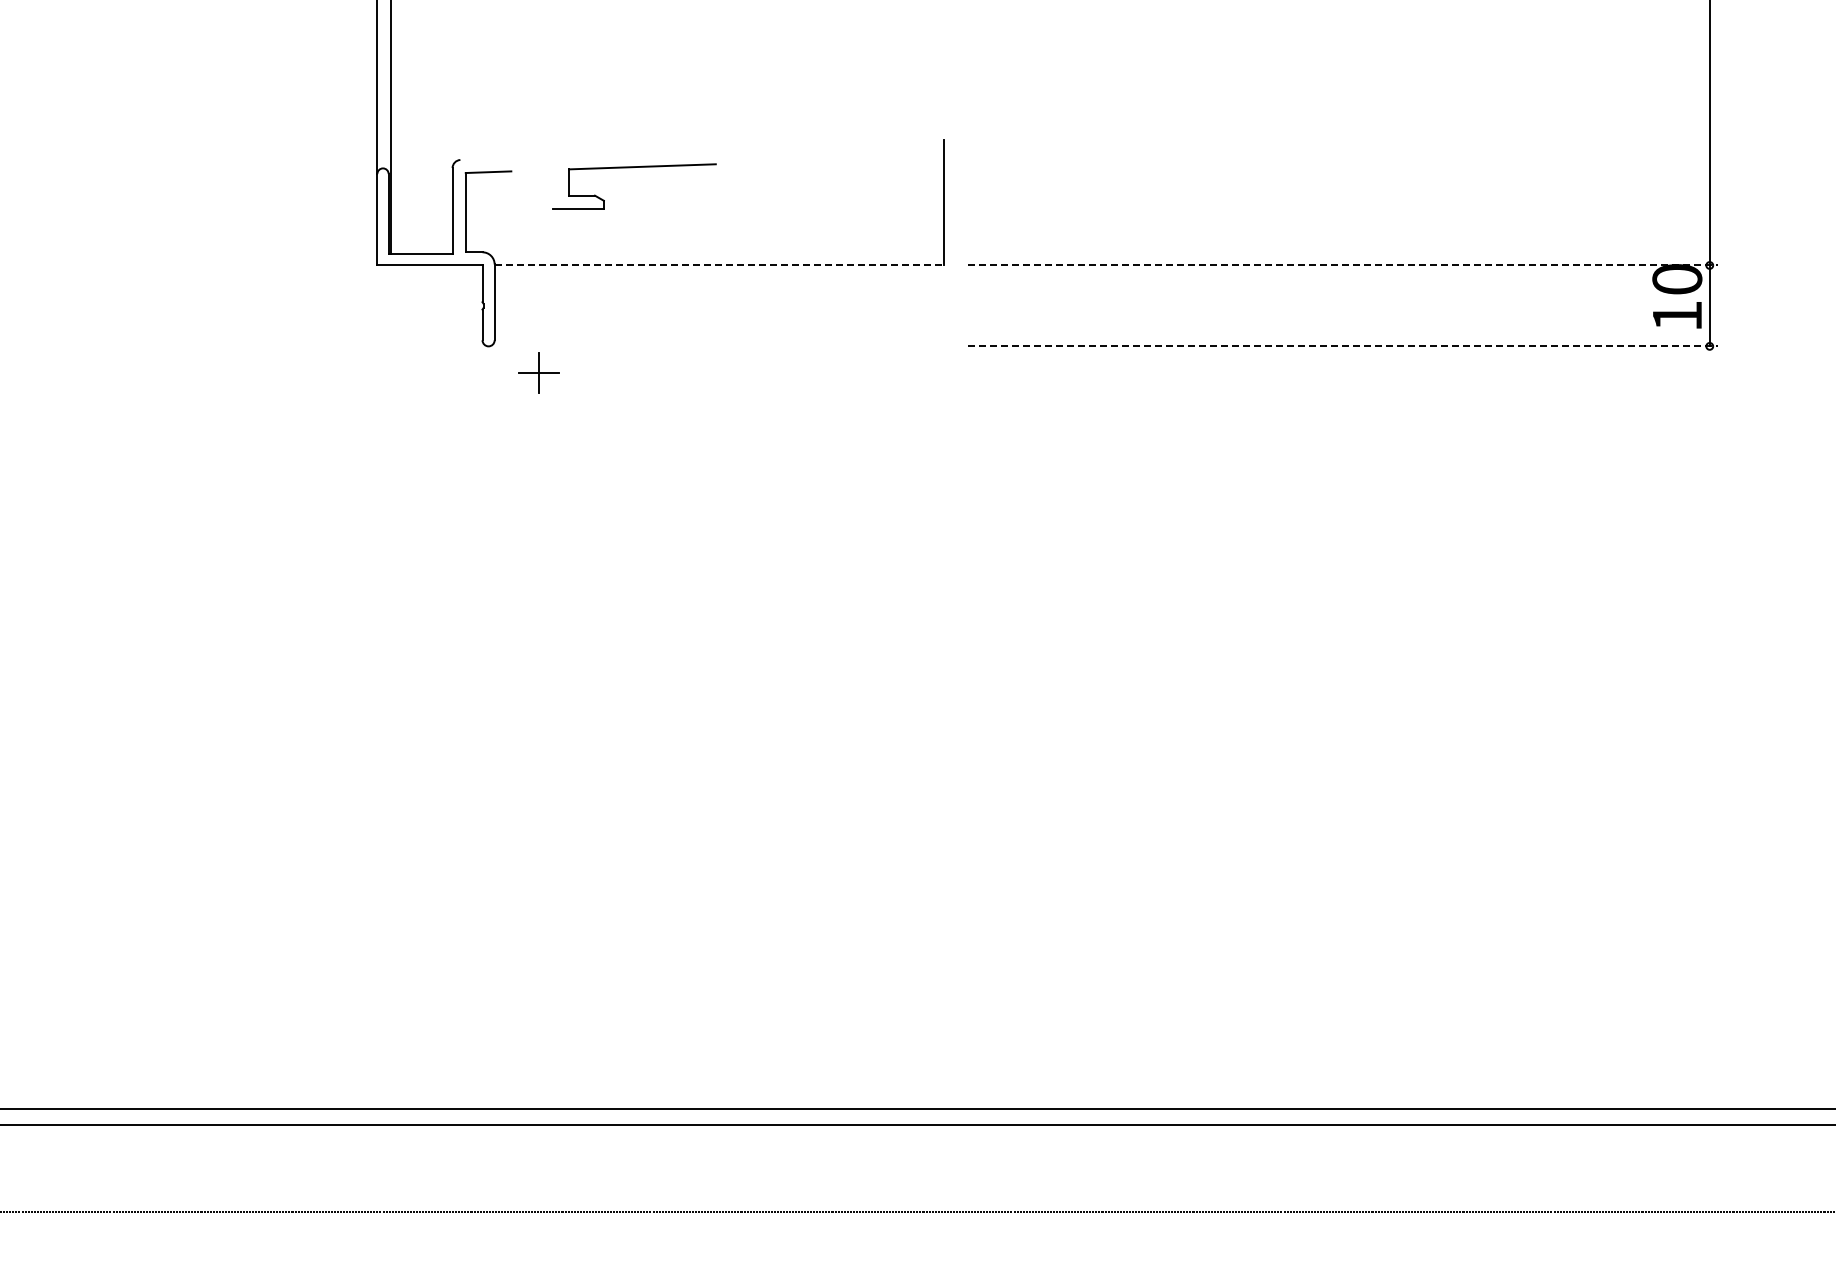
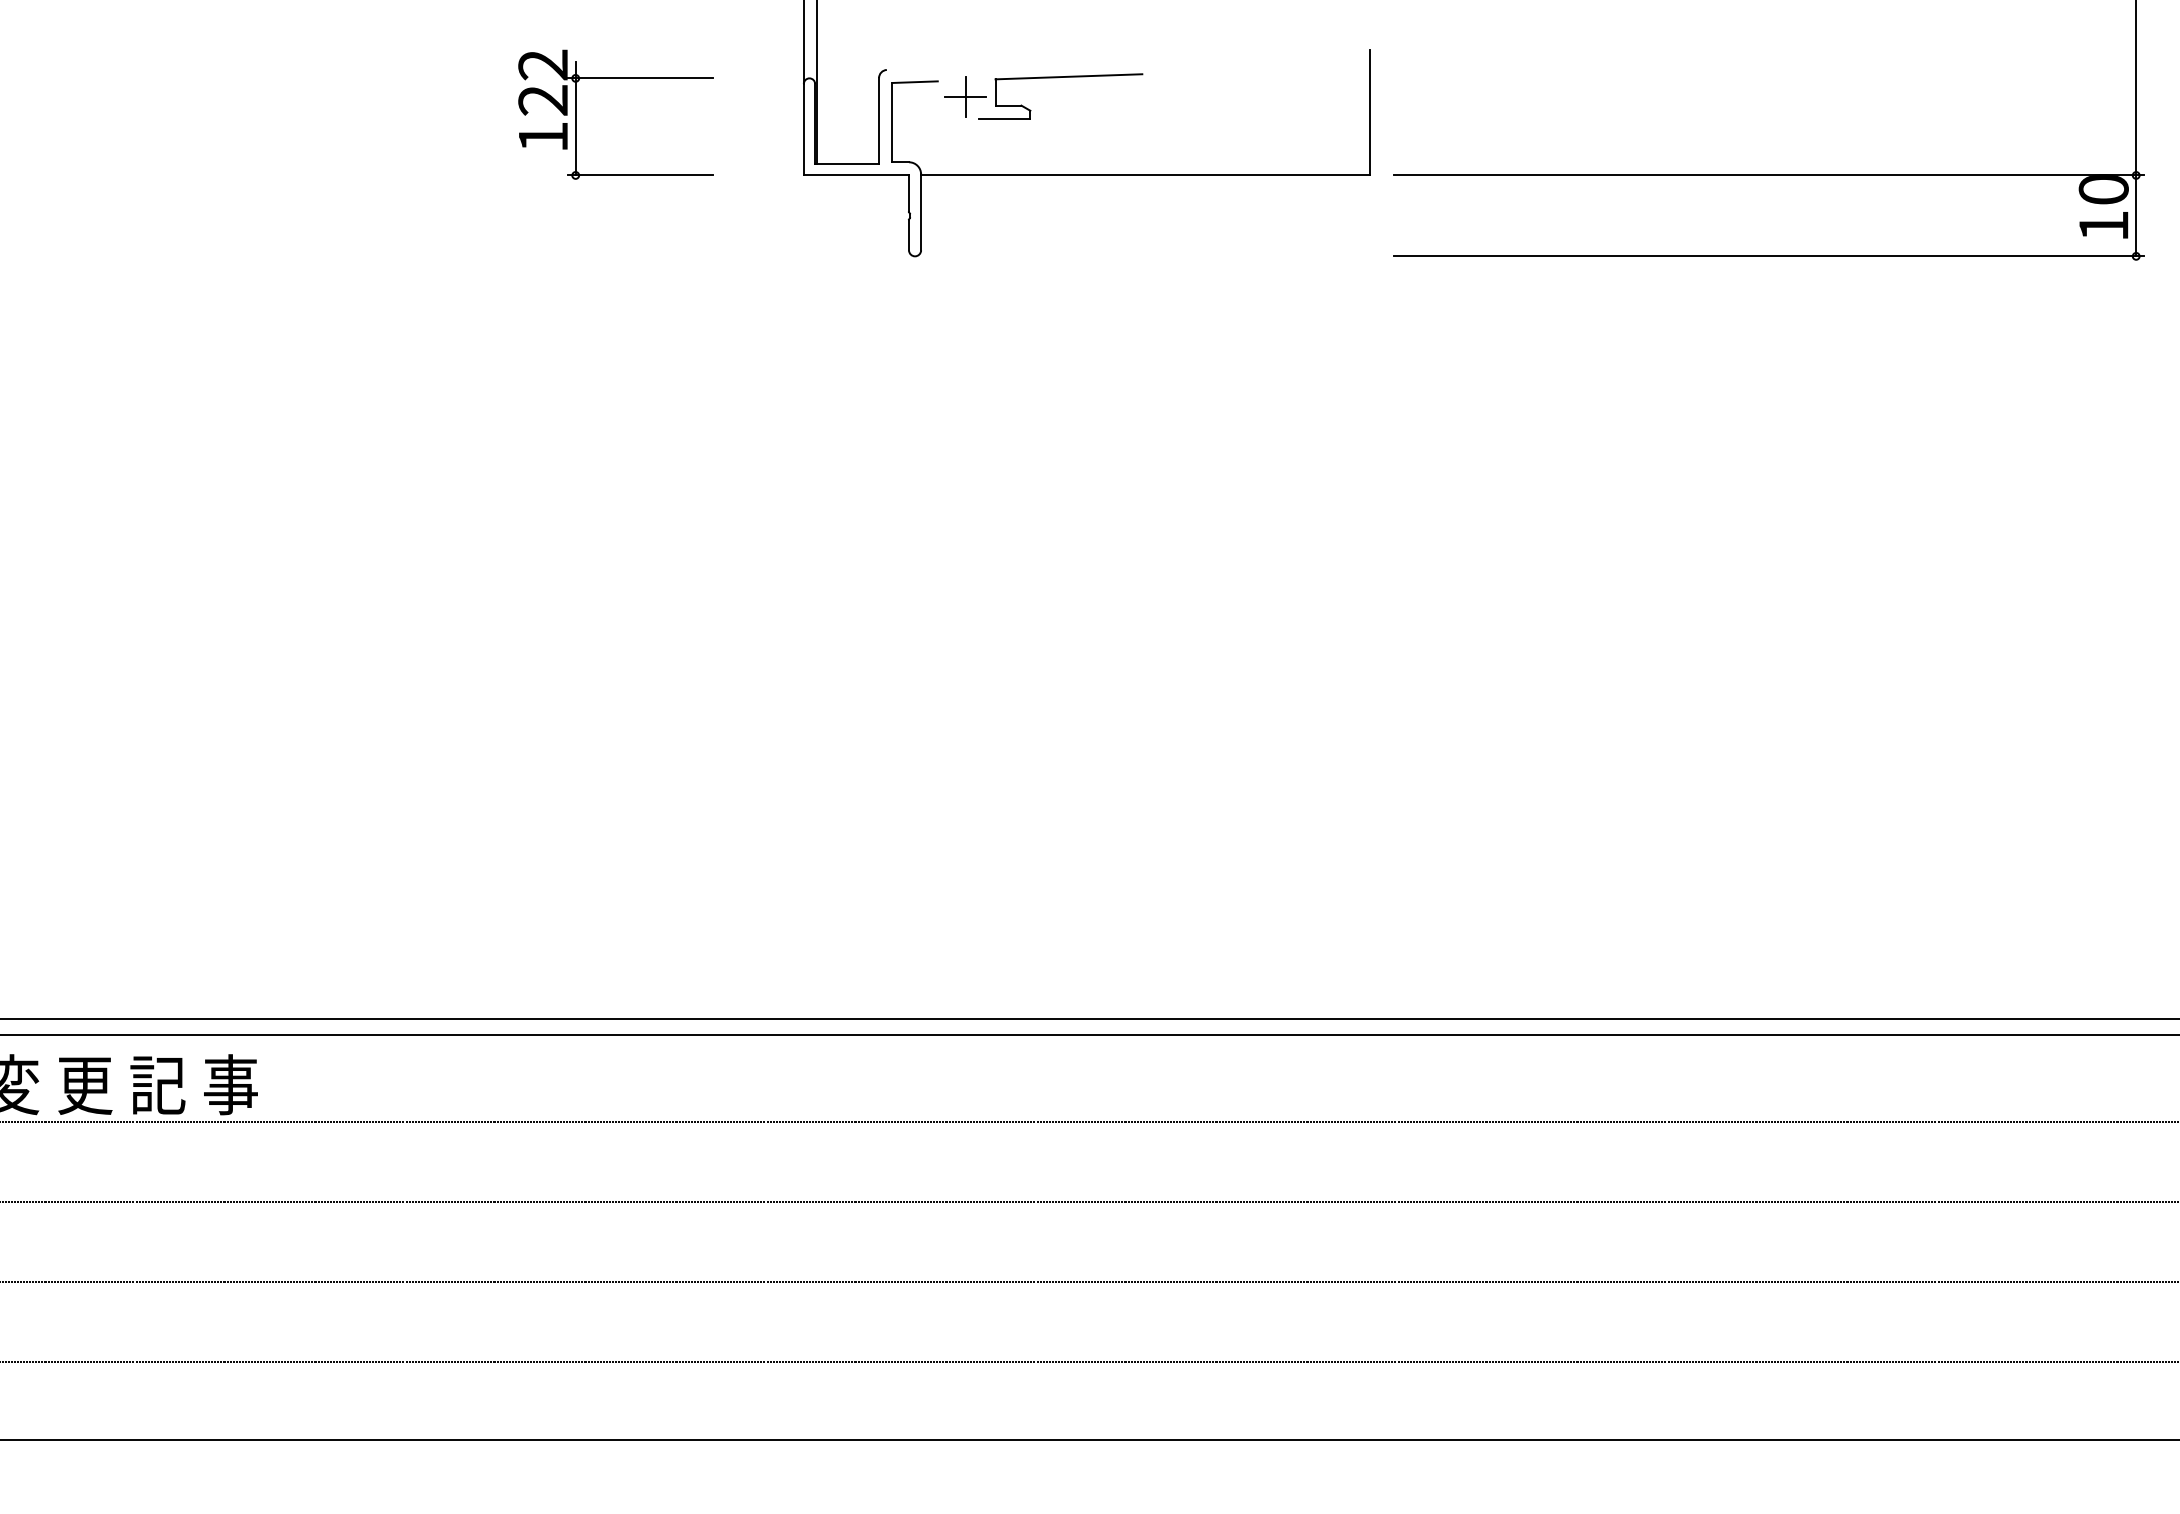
part: (189, 168) -> (615, 78), added
line: (720, 265) -> (1146, 175), dashed -> solid
line: (1343, 265) -> (1769, 175), dashed -> solid
line: (1343, 346) -> (1769, 256), dashed -> solid
part: (539, 372) -> (965, 96), moved

